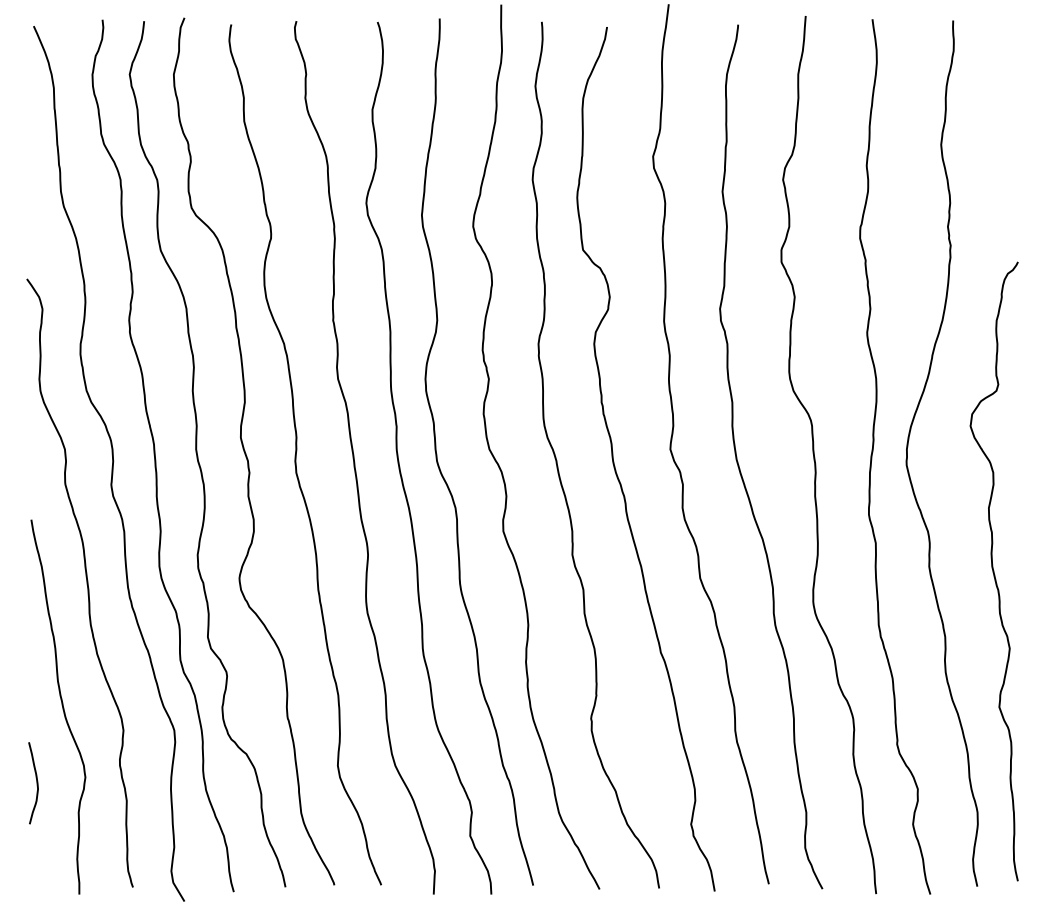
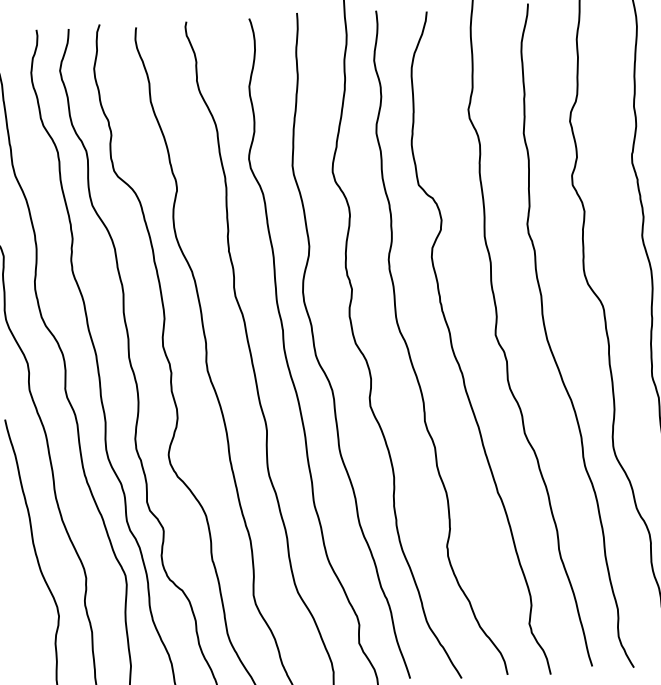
curve: (36, 783) -> (21, 623), removed

